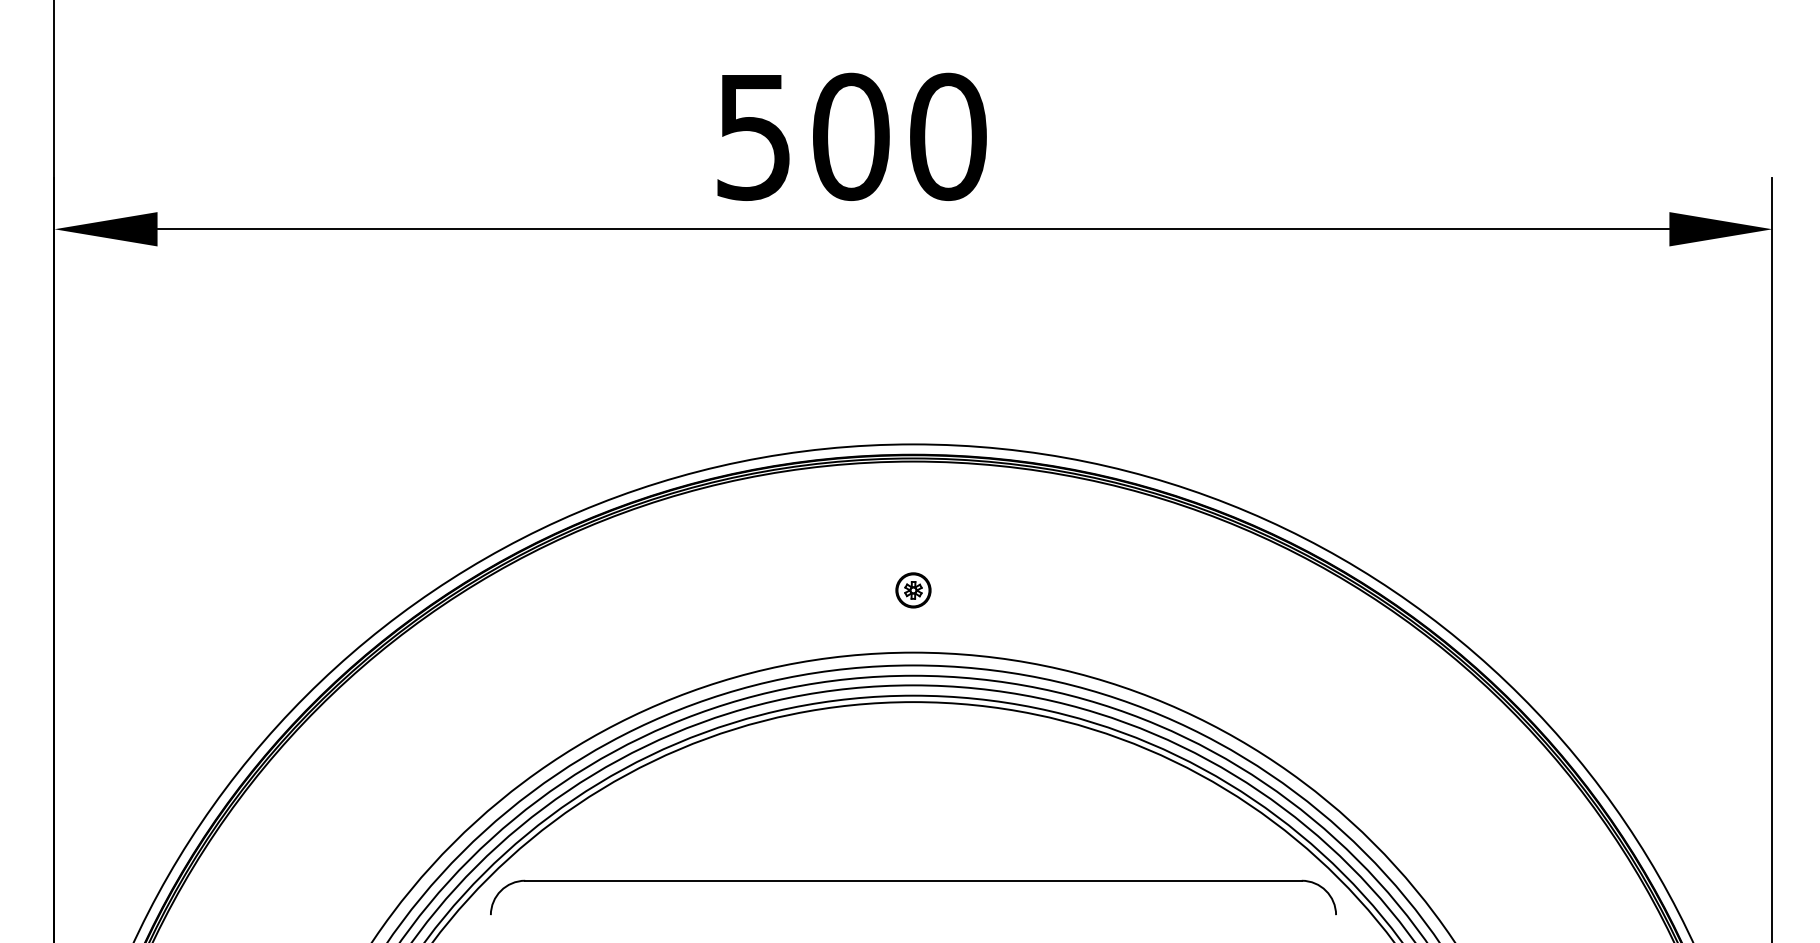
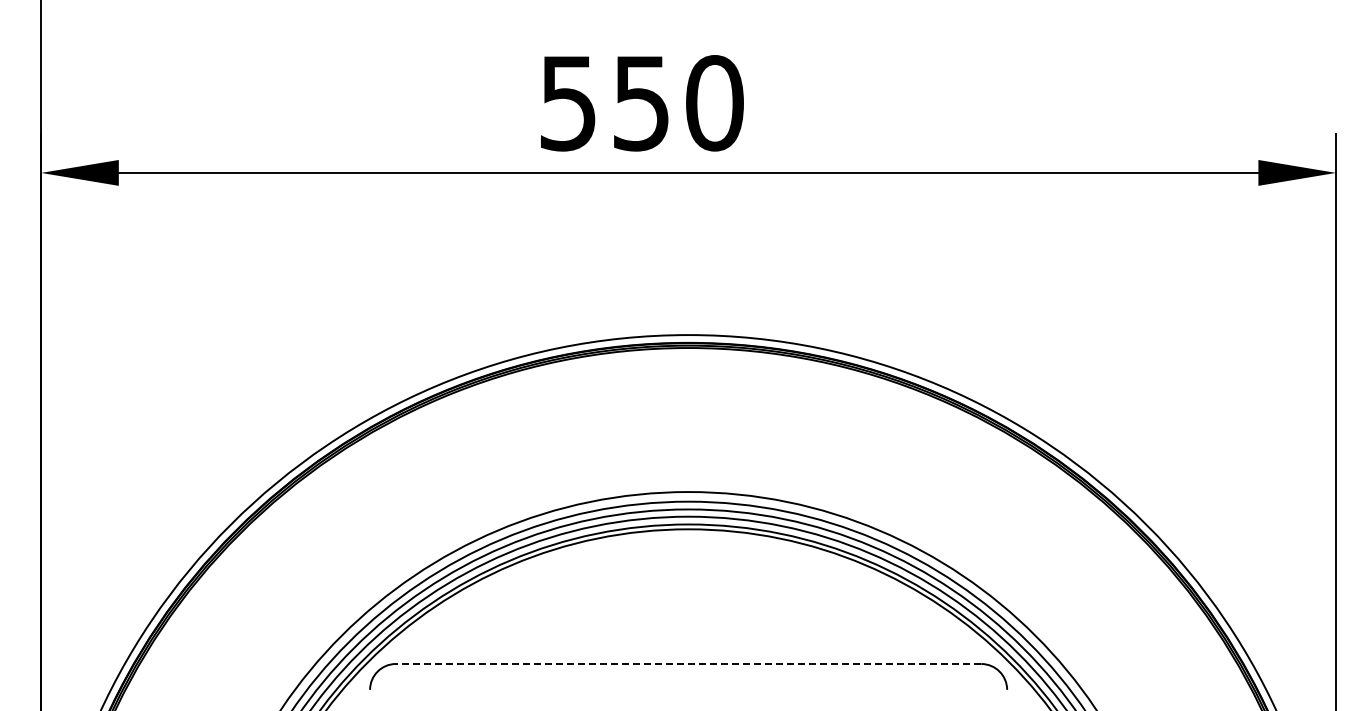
text: (850, 137) -> (641, 103), 500 -> 550
part: (913, 589) -> (688, 444), removed
line: (913, 880) -> (688, 663), solid -> dashed

